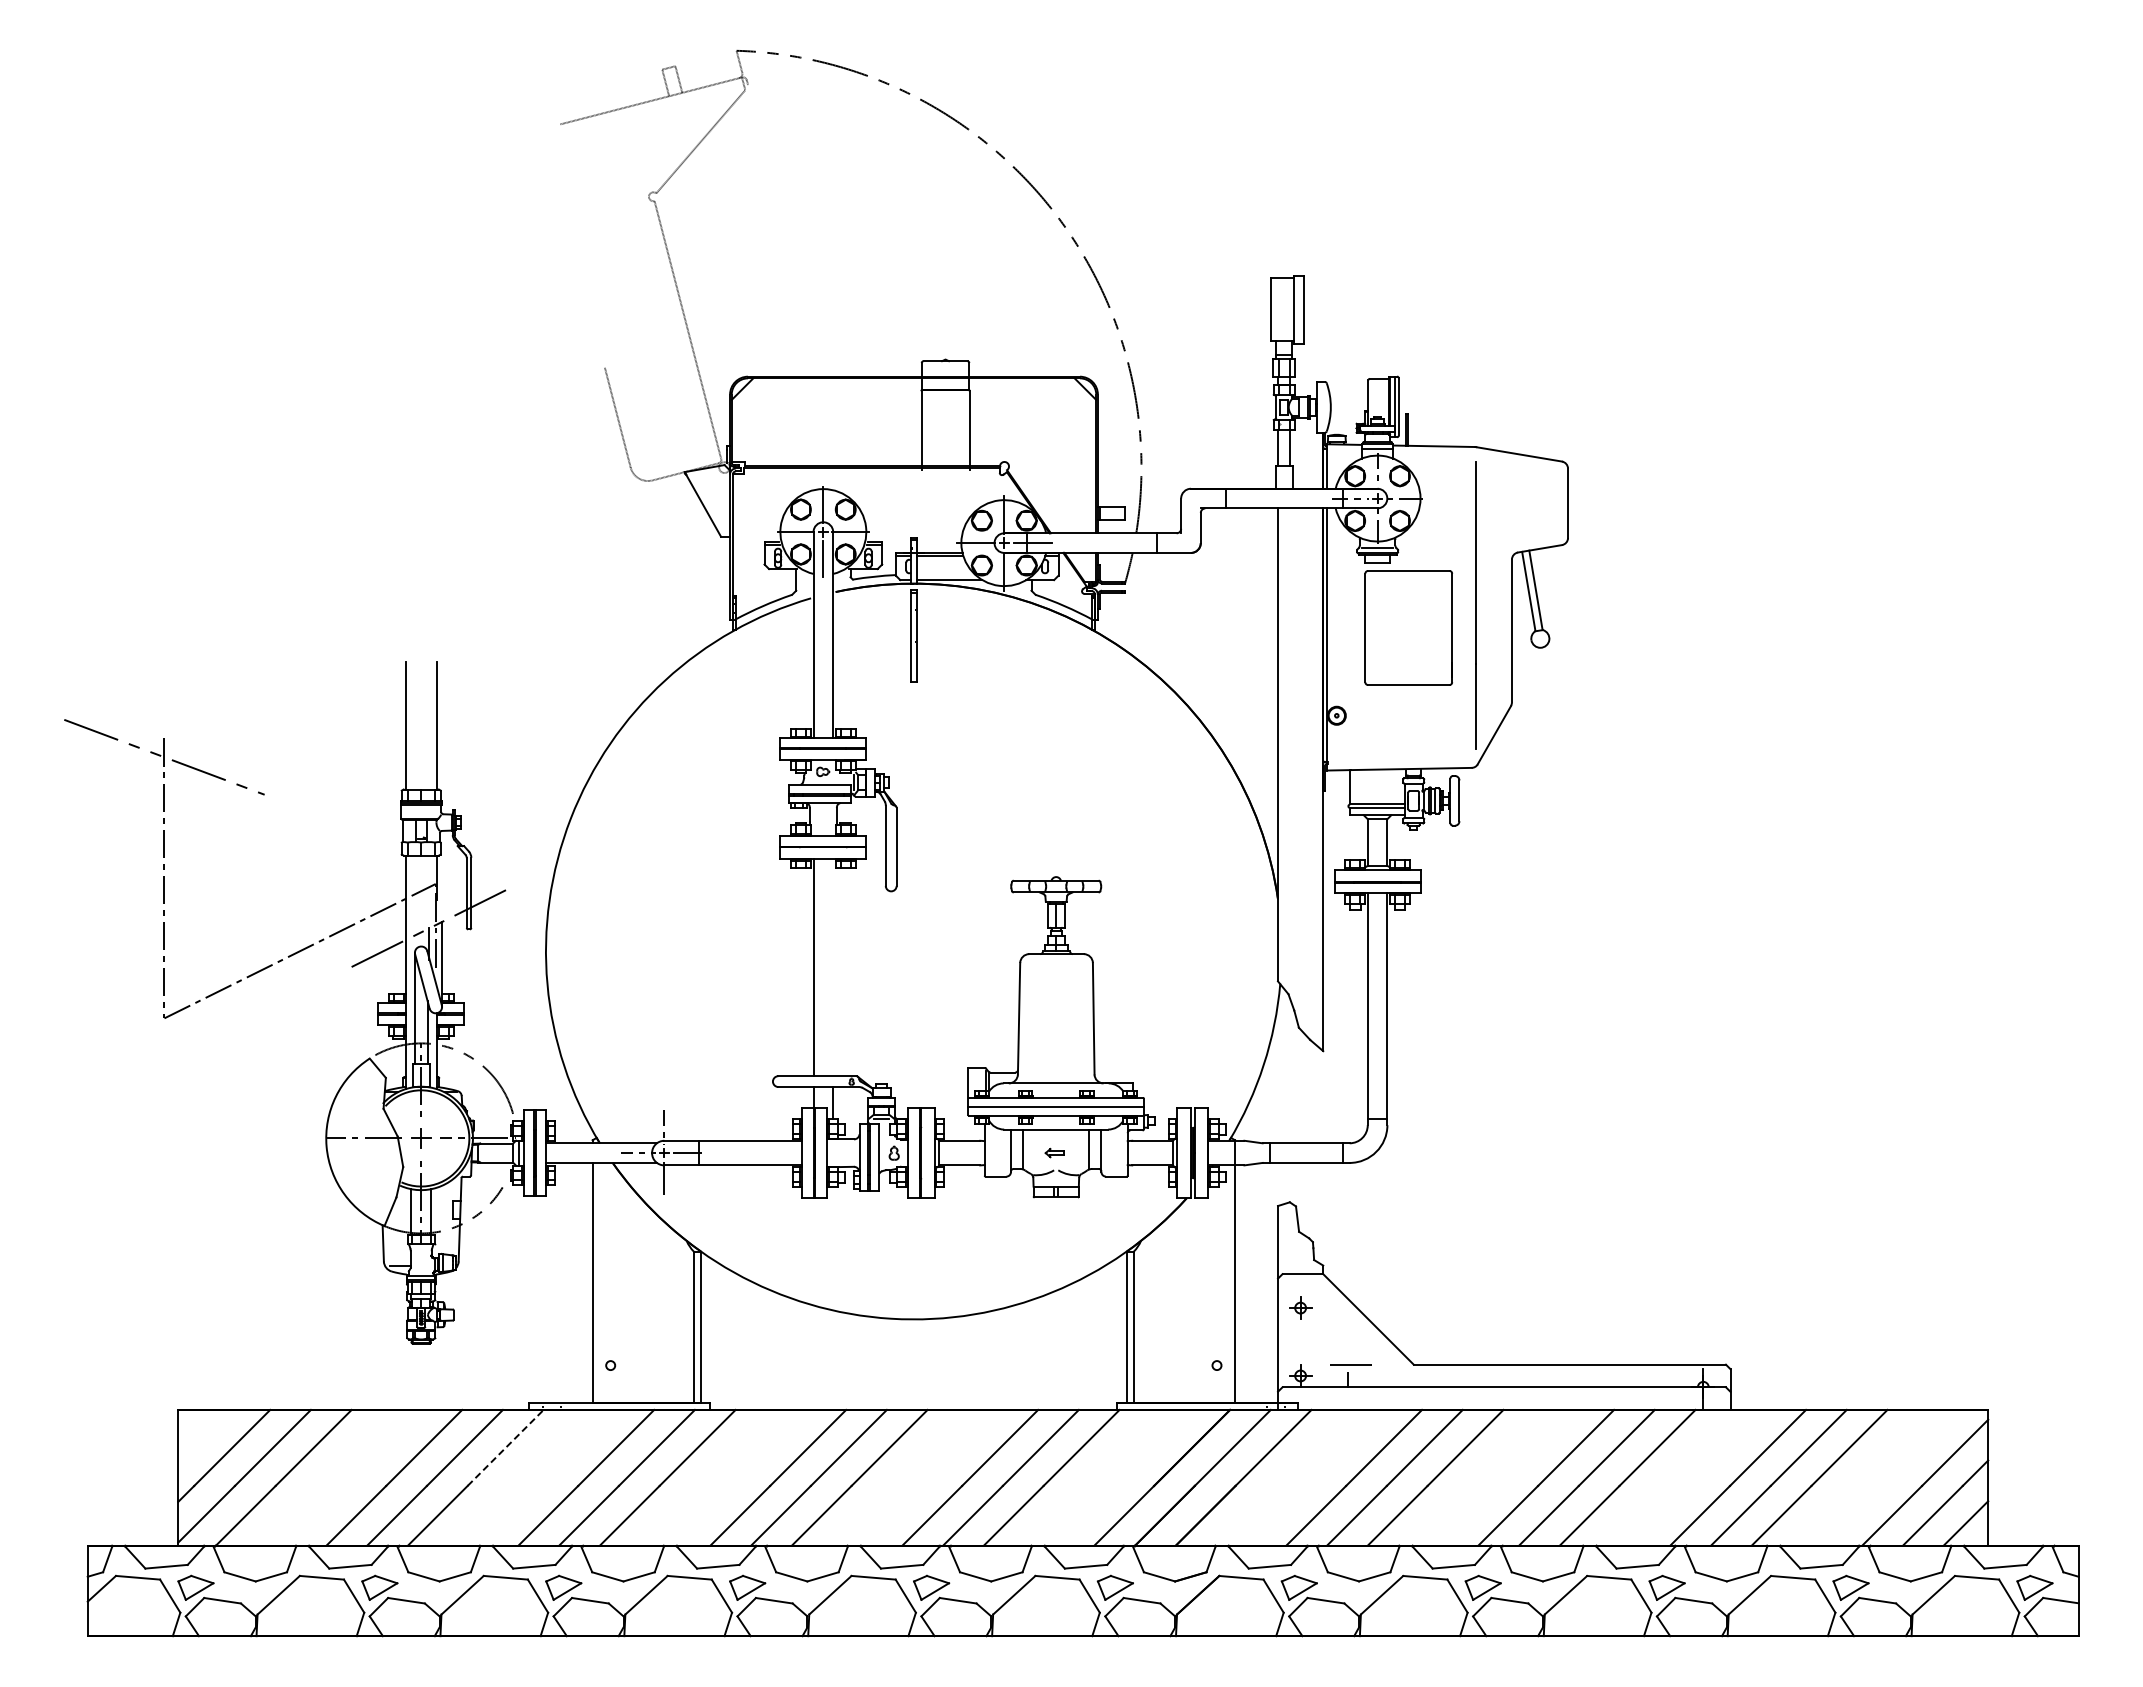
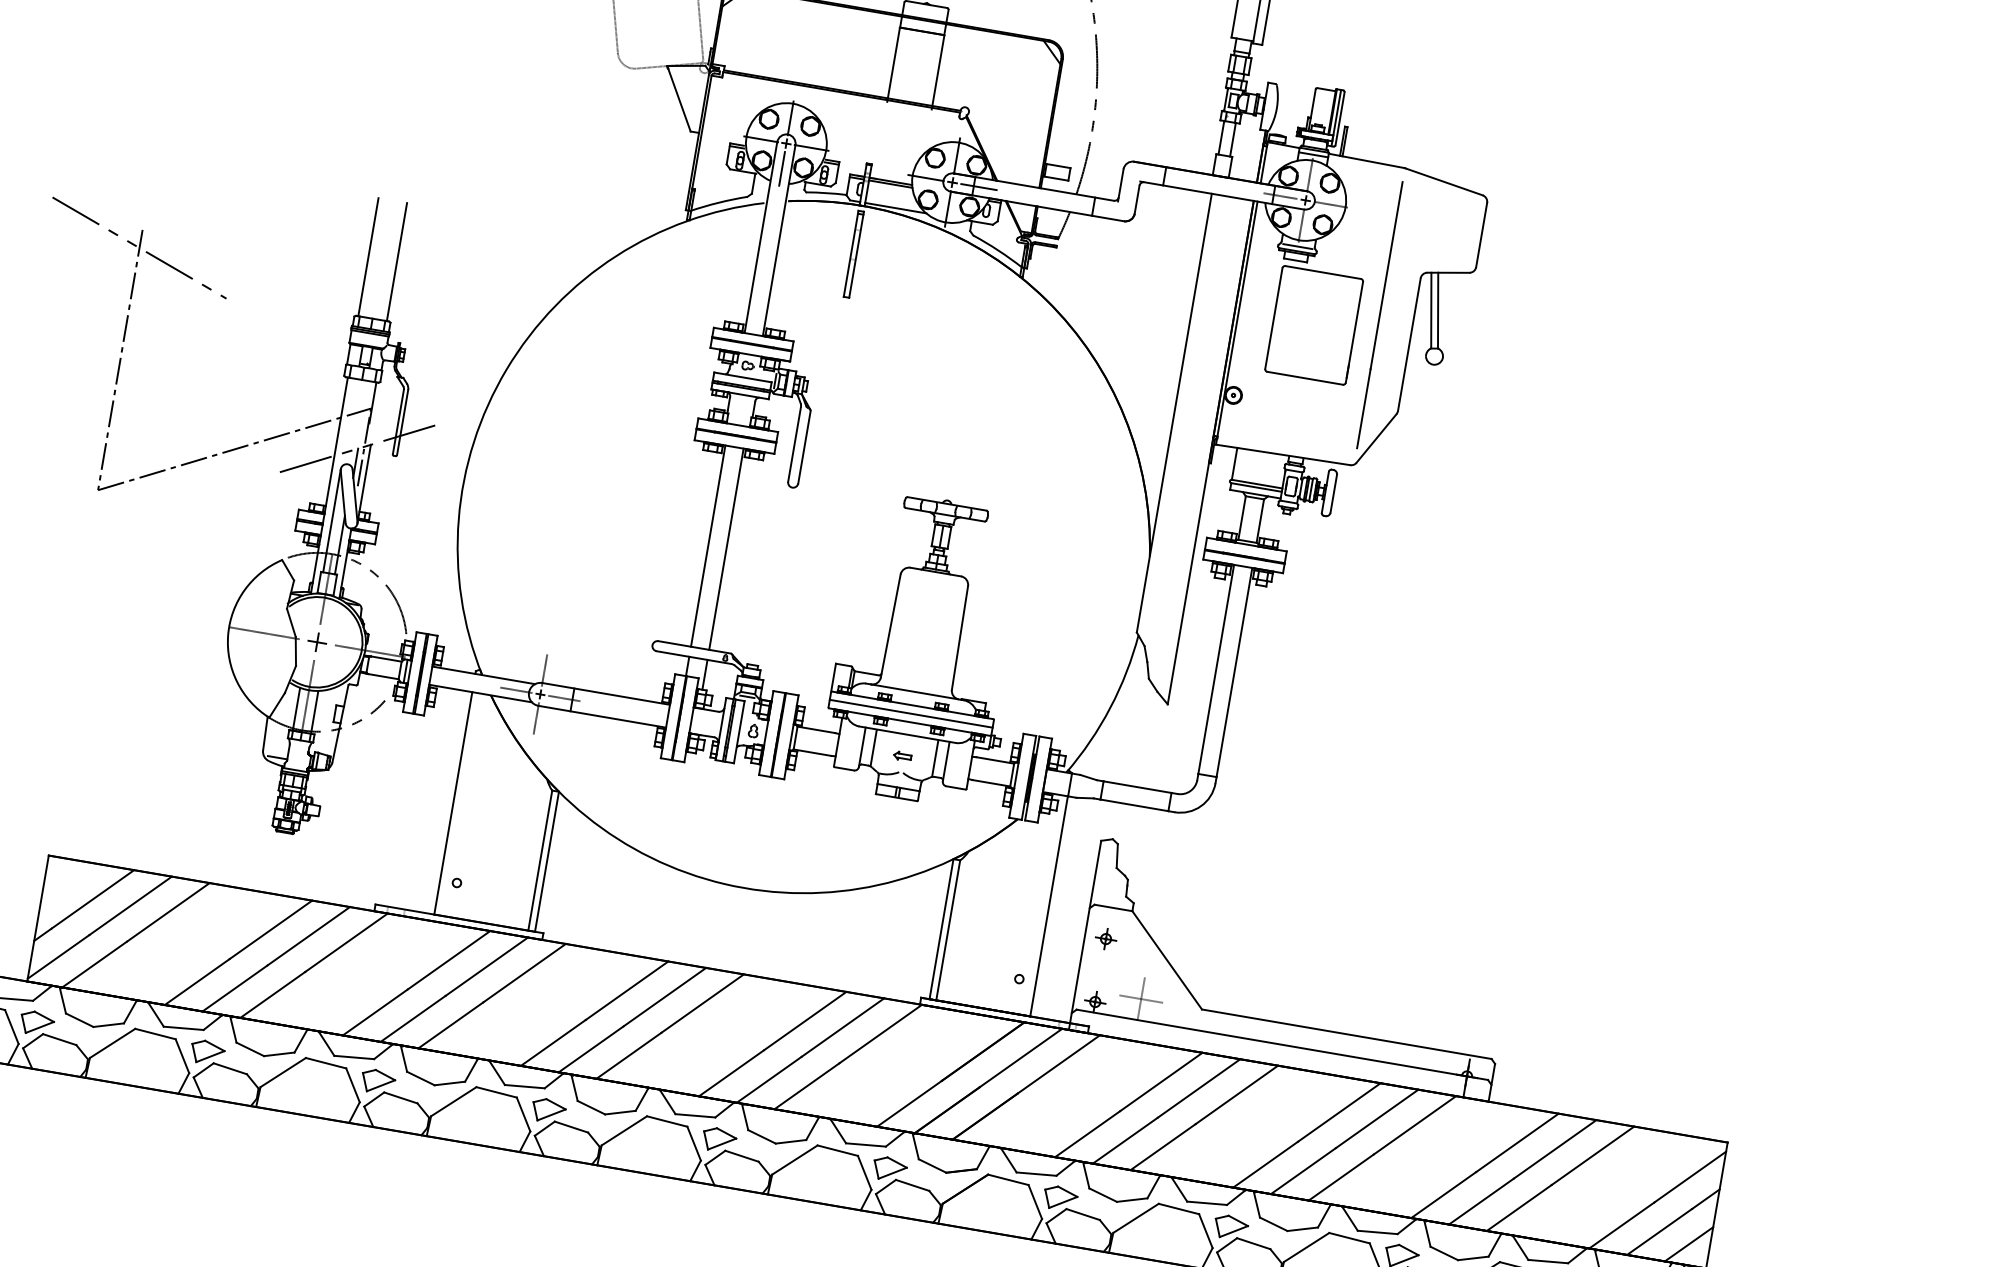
line: (833, 967) -> (726, 549), added
line: (505, 1447) -> (346, 942), dashed -> solid

